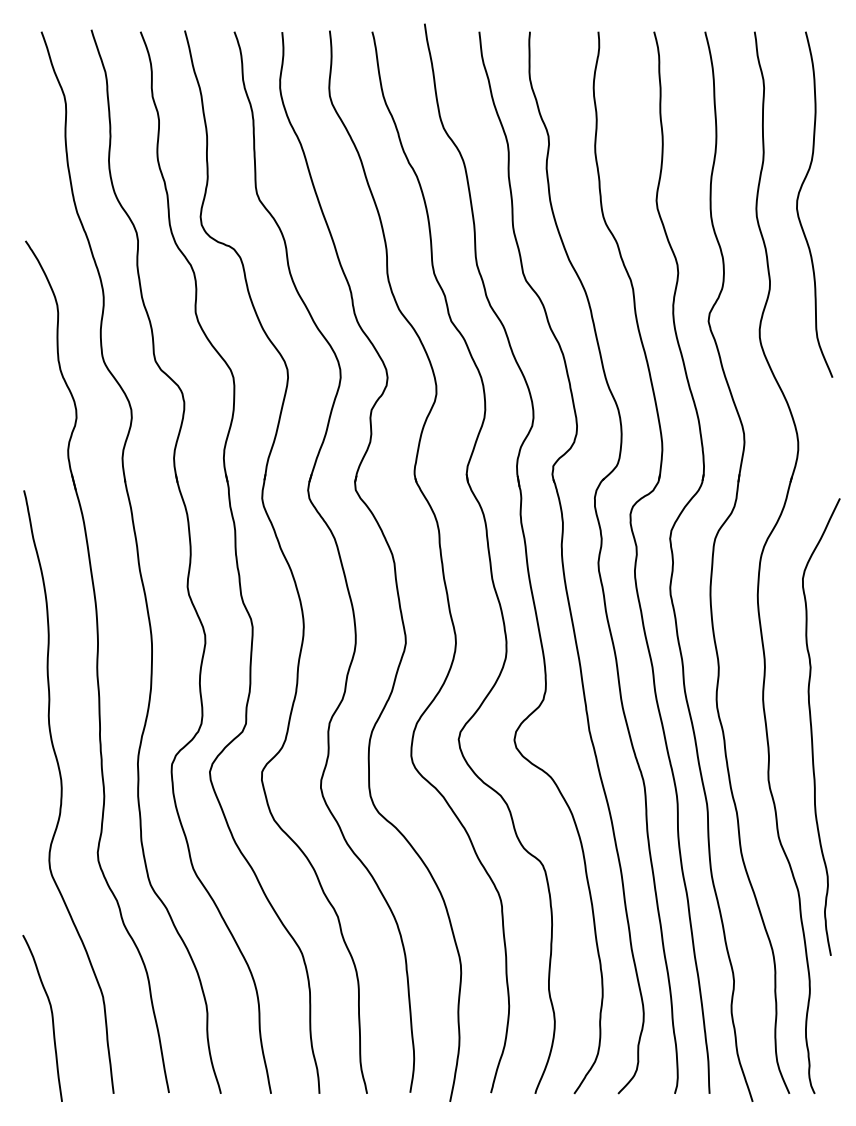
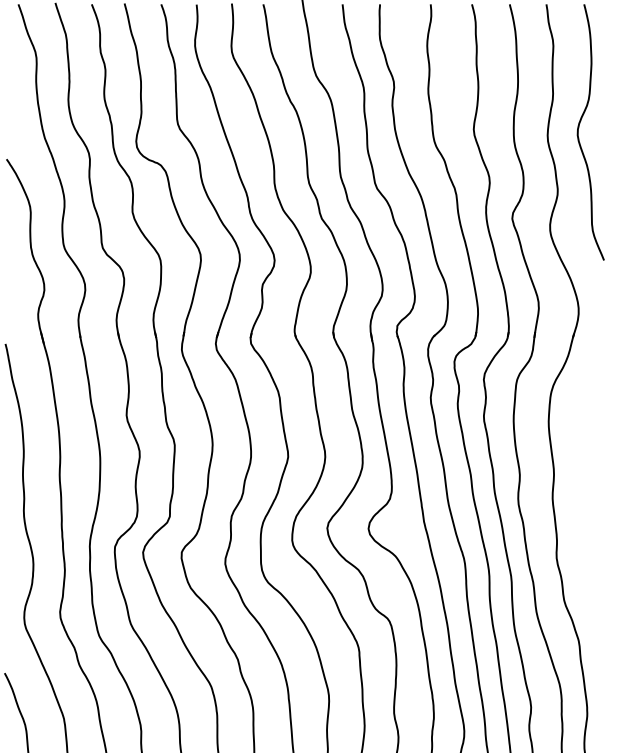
curve: (812, 726) -> (589, 518), removed

